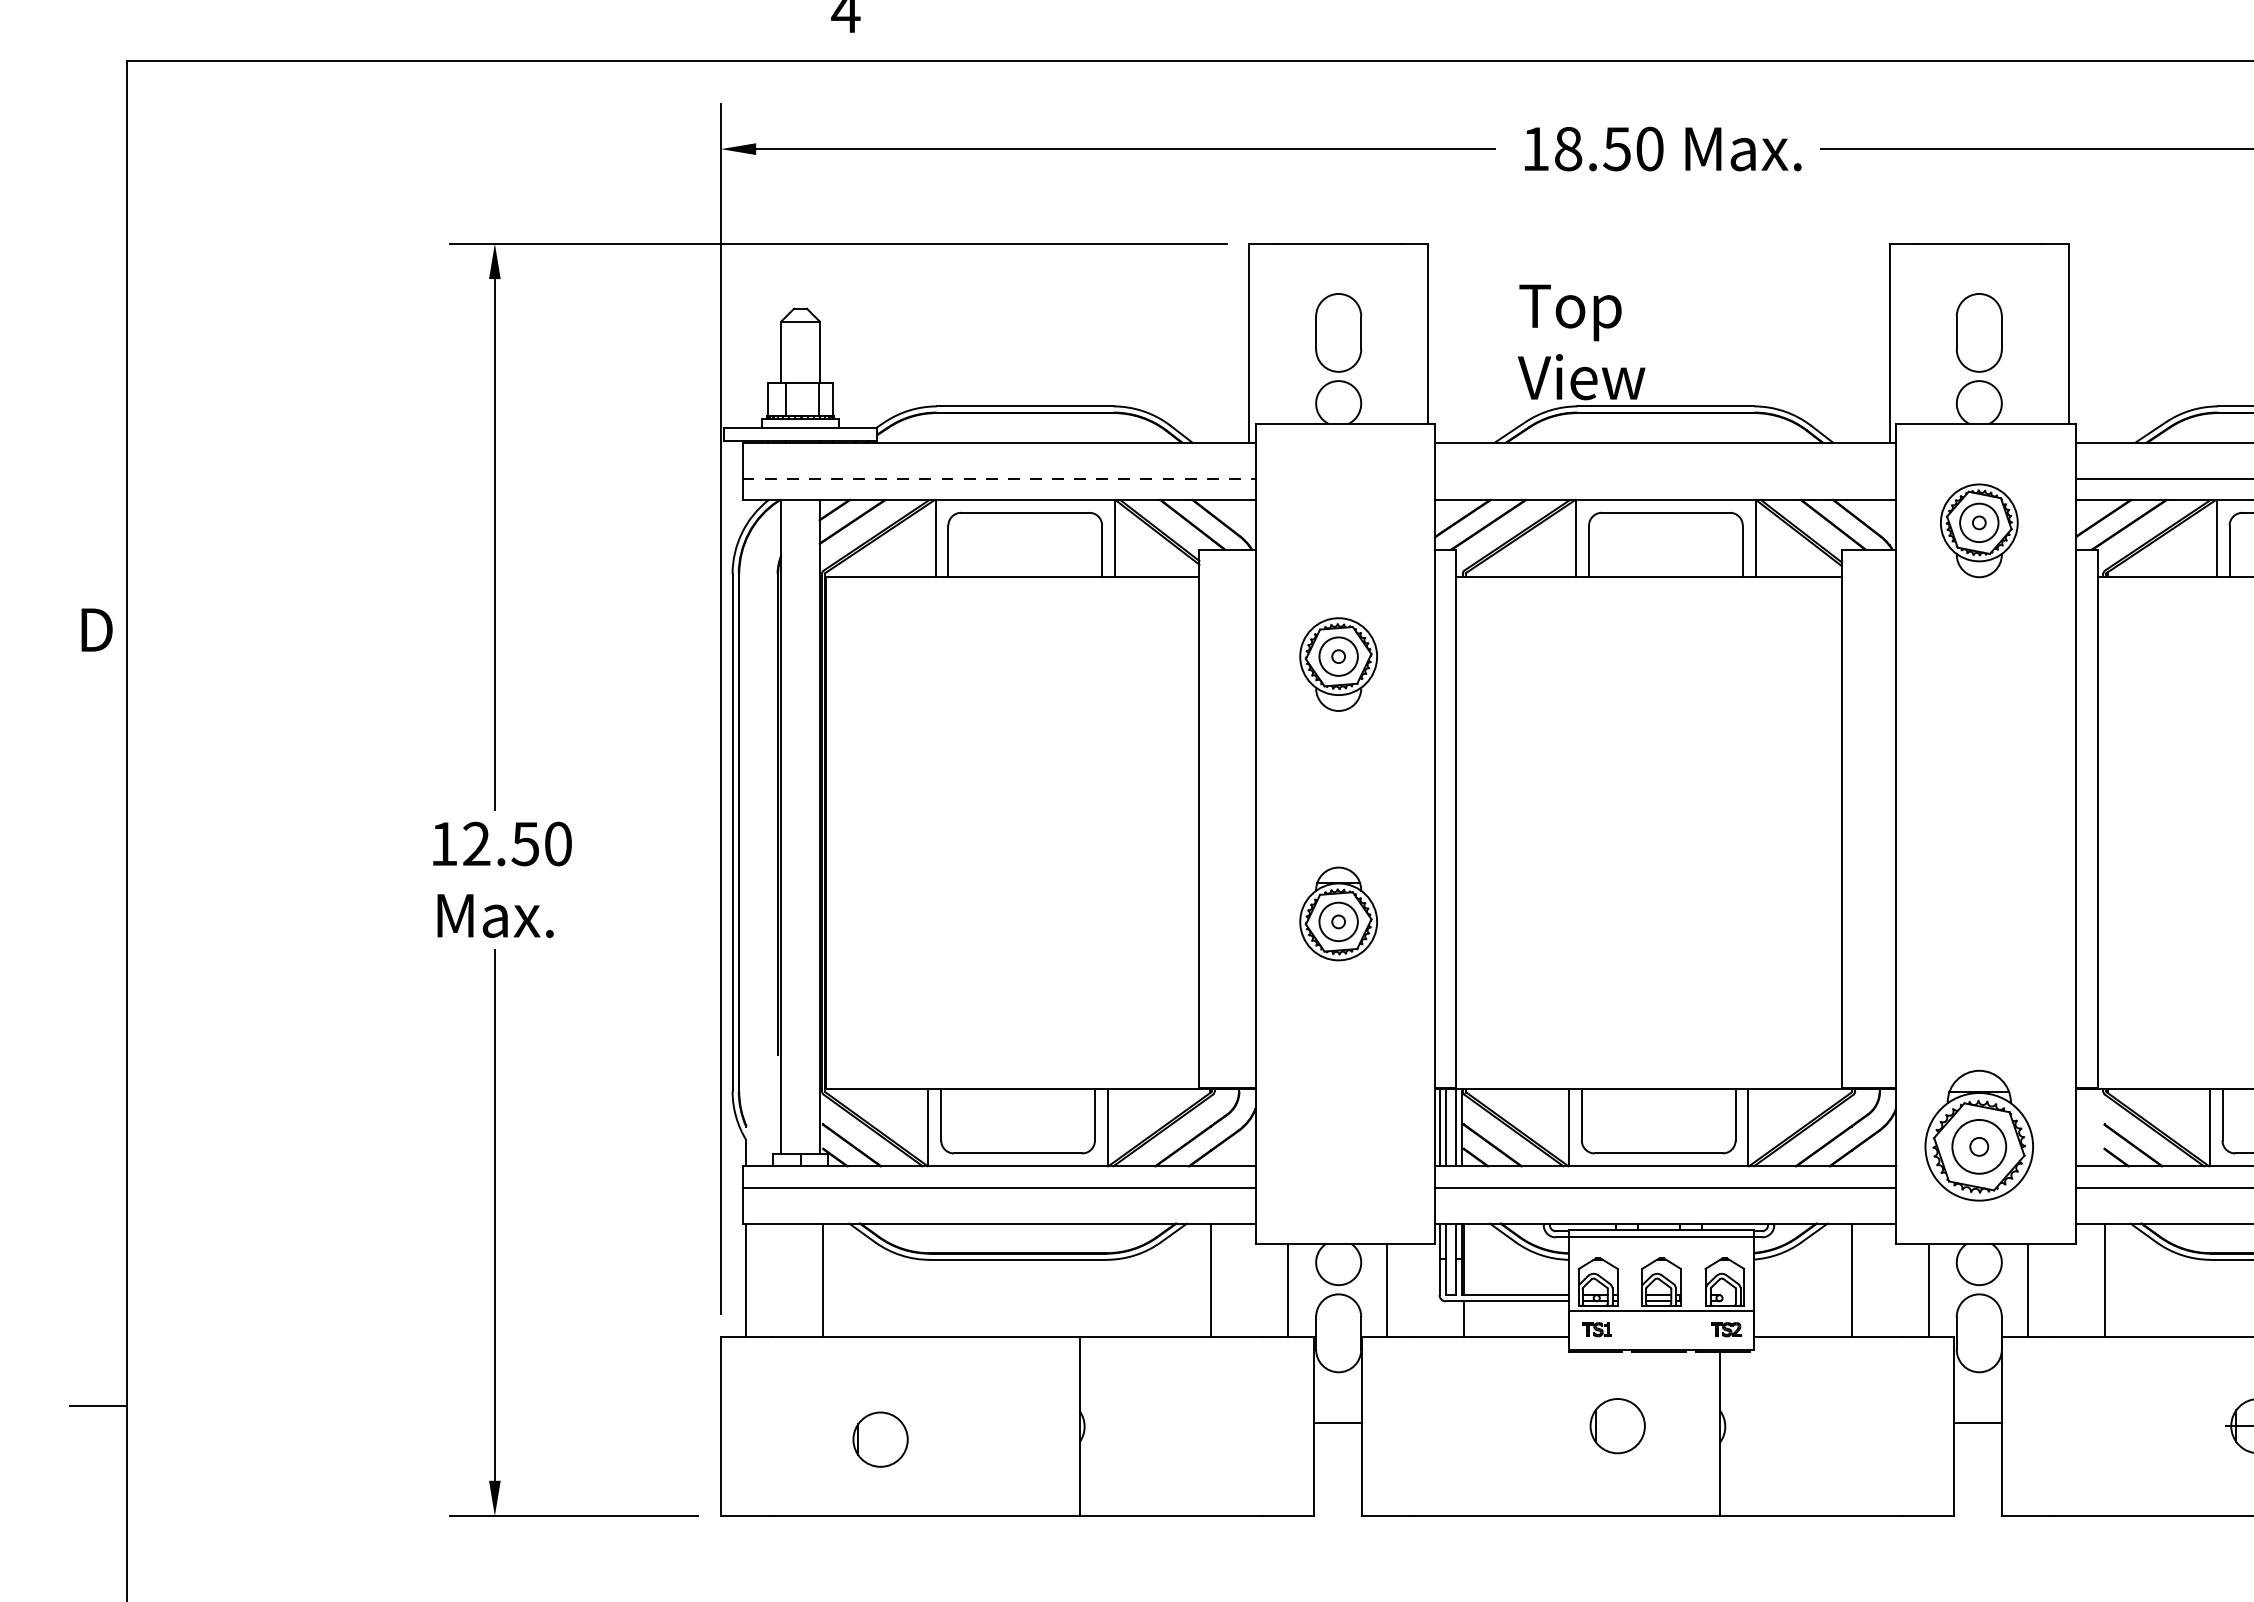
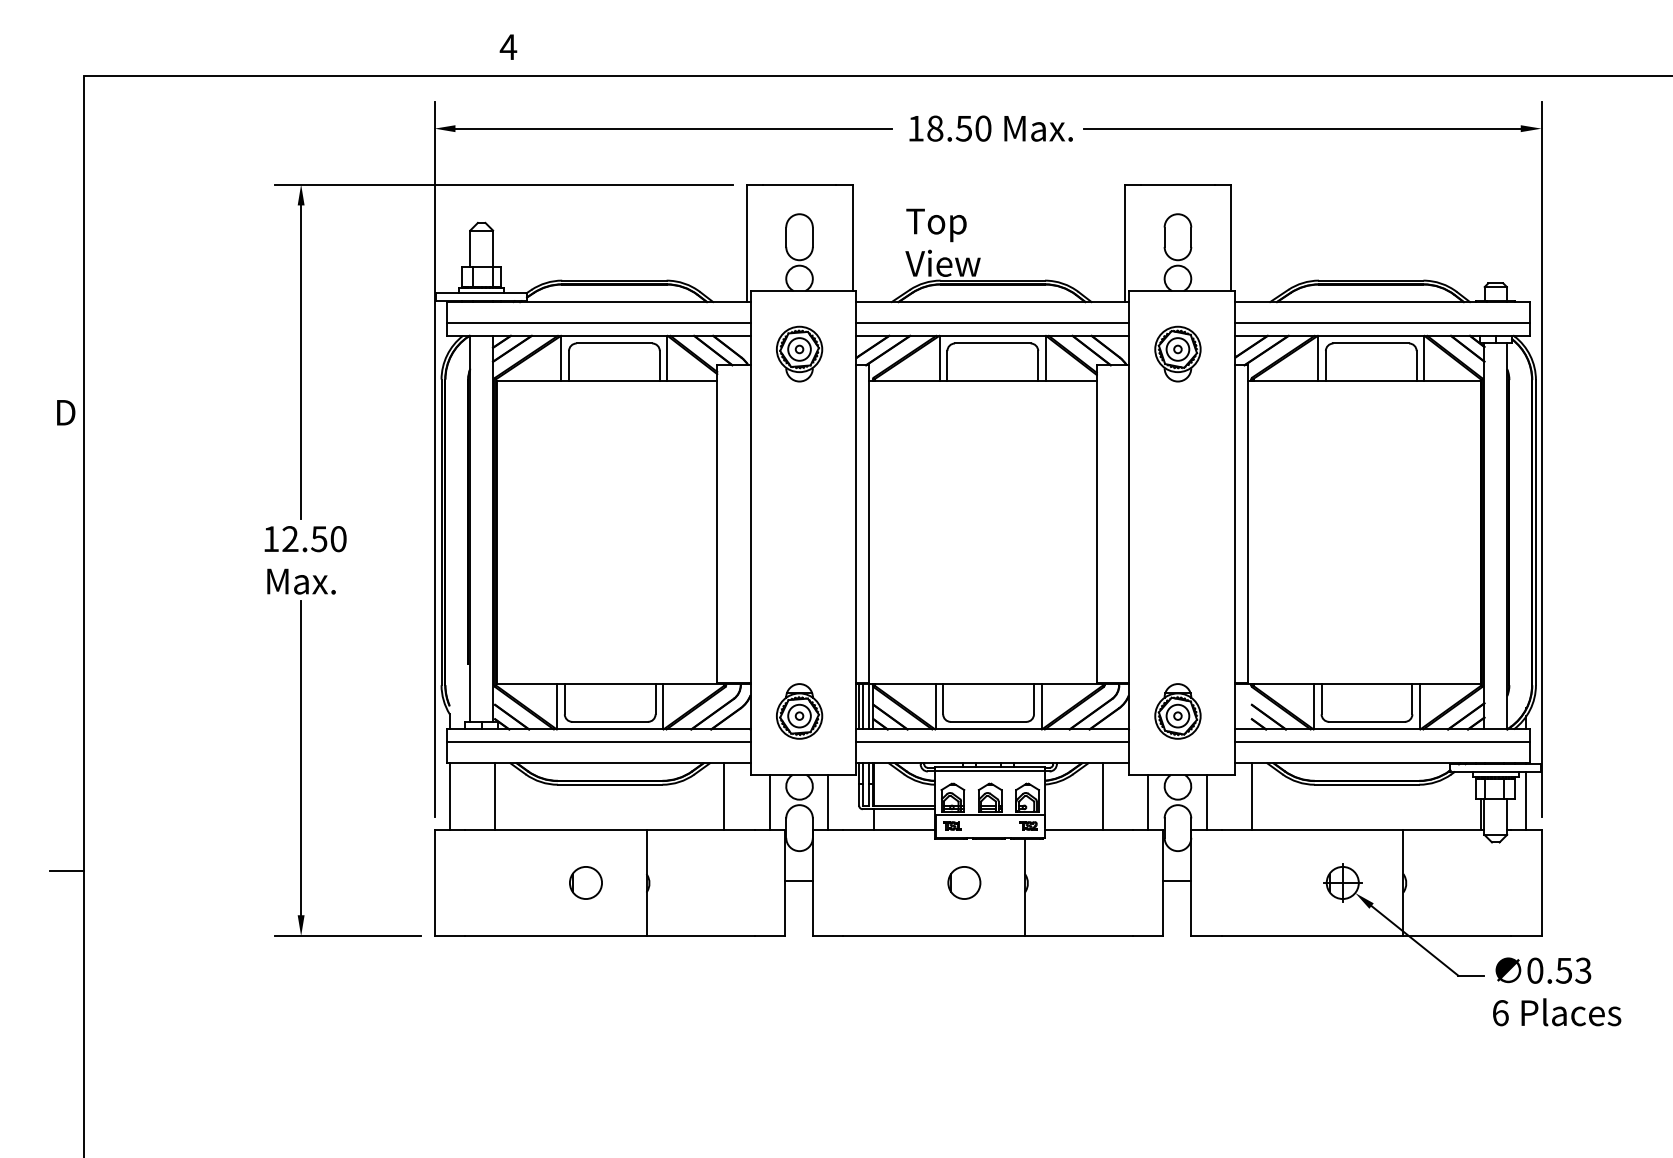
line: (998, 478) -> (598, 323), dashed -> solid
line: (1665, 478) -> (992, 323), added
part: (1338, 663) -> (799, 353), moved
part: (1338, 914) -> (799, 711), moved
part: (1978, 1135) -> (1177, 711), size x0.71
part: (879, 1438) -> (585, 882), moved

